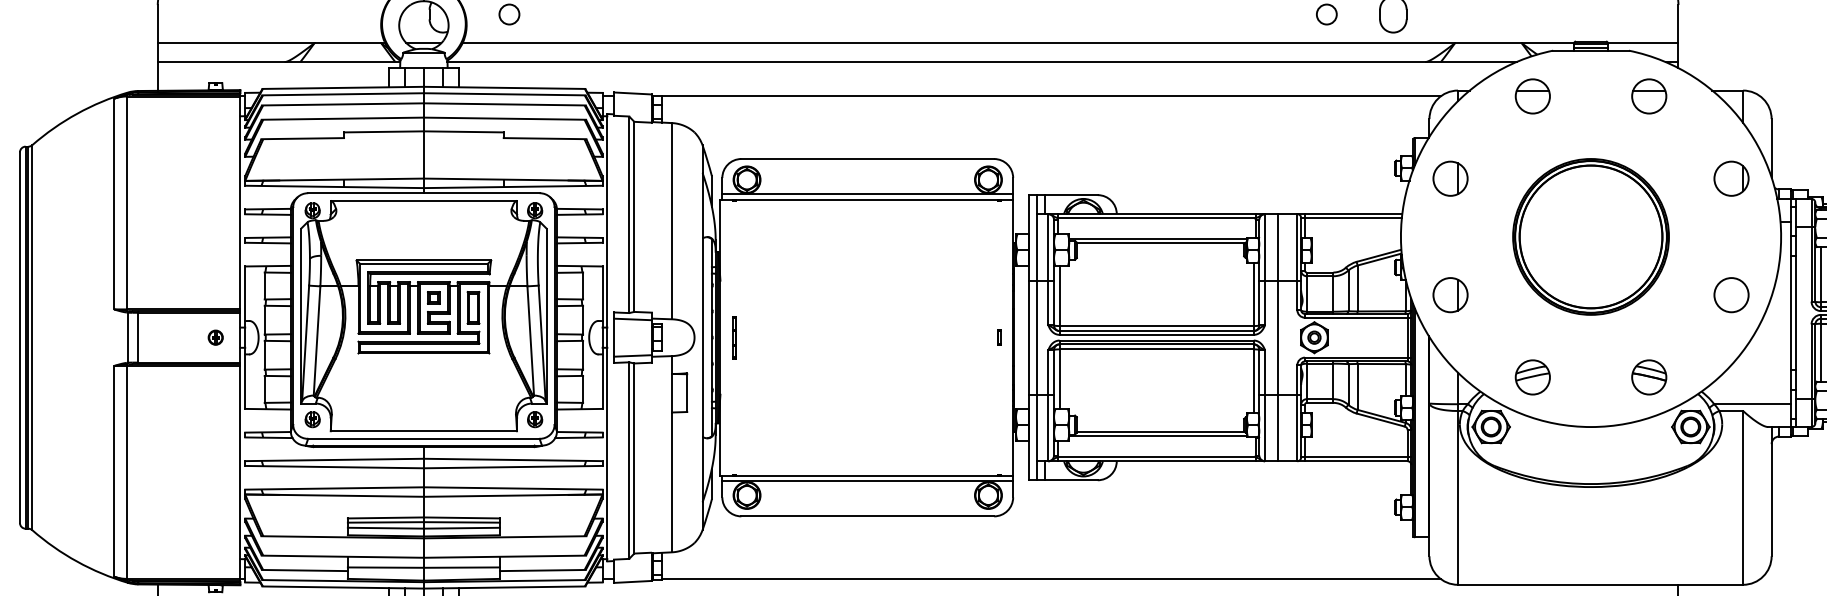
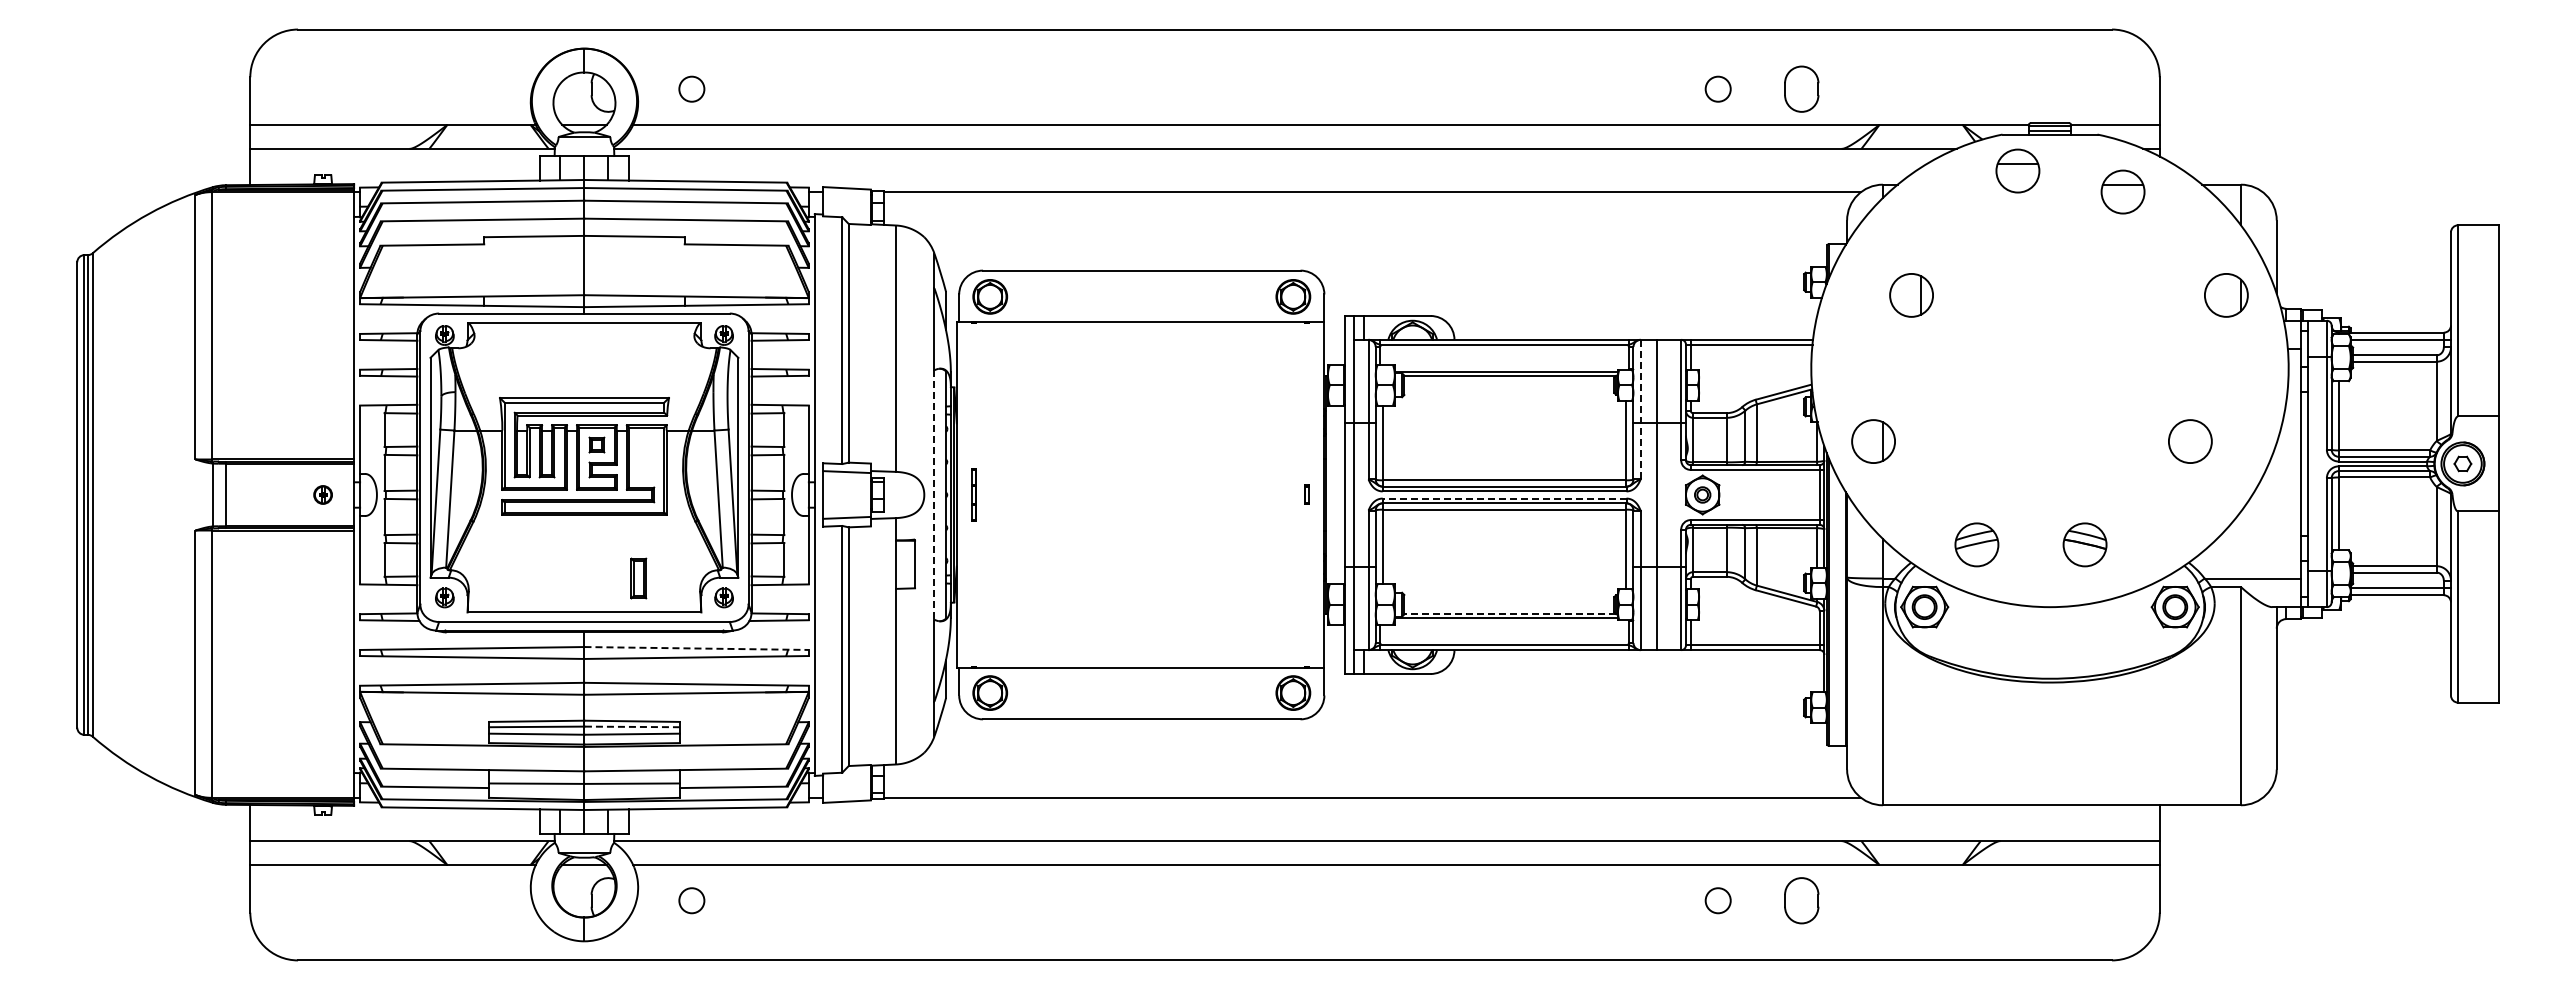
part: (1532, 96) -> (2017, 170), moved
part: (1450, 178) -> (1911, 295), moved
line: (867, 193) -> (1141, 314), removed
part: (1590, 236) -> (2049, 368), removed
line: (1264, 269) -> (1640, 409), solid -> dashed
circle: (1731, 295) -> (2190, 441), moved
part: (473, 307) -> (638, 578), moved
line: (702, 337) -> (934, 494), solid -> dashed
line: (1156, 340) -> (1504, 498), solid -> dashed
part: (1648, 377) -> (2084, 544), moved
line: (1161, 432) -> (1510, 613), solid -> dashed
line: (513, 459) -> (697, 648), solid -> dashed
line: (867, 481) -> (1141, 675), removed
line: (462, 522) -> (632, 726), solid -> dashed

